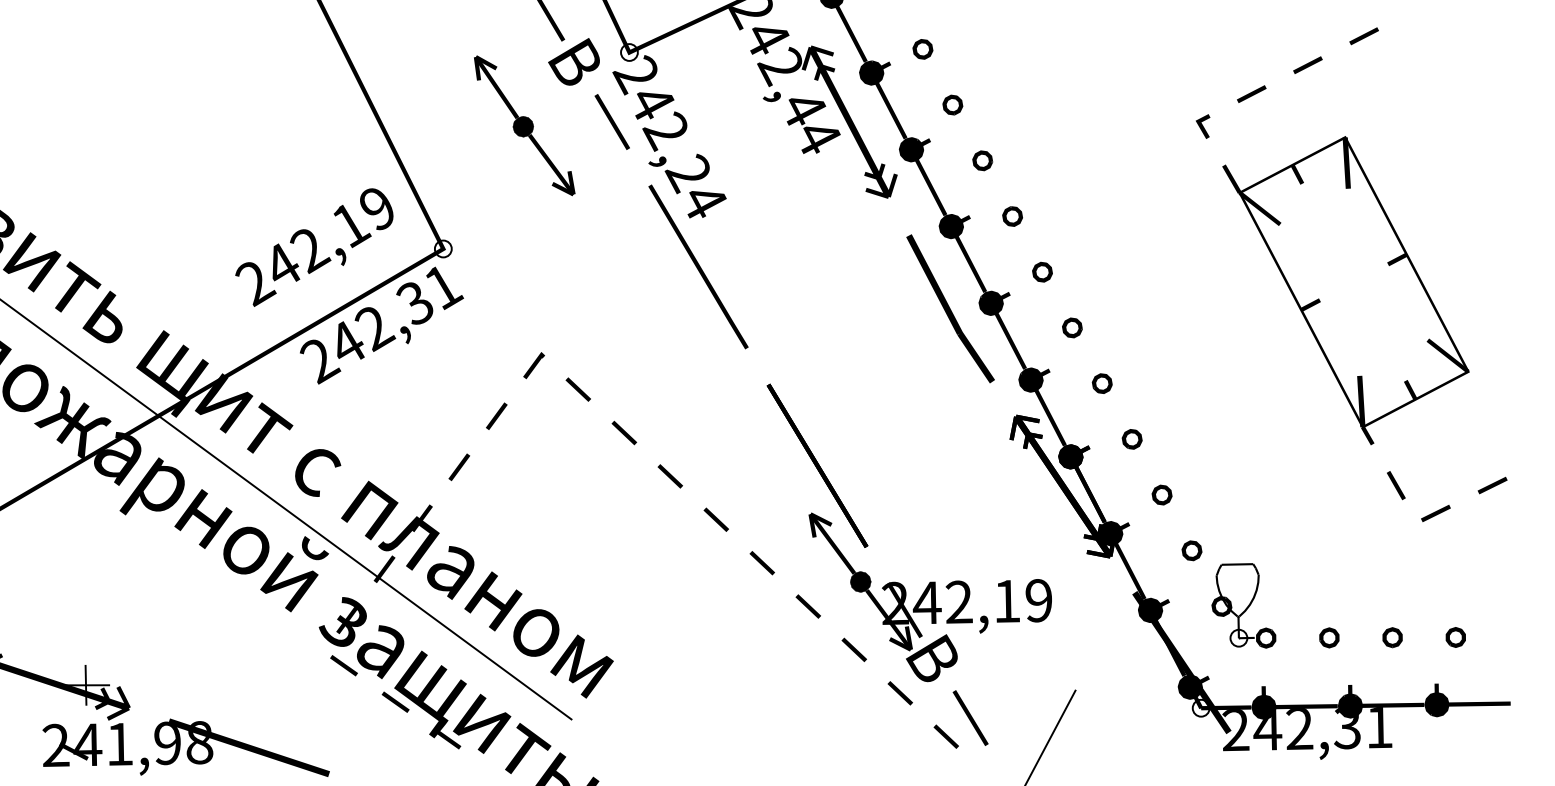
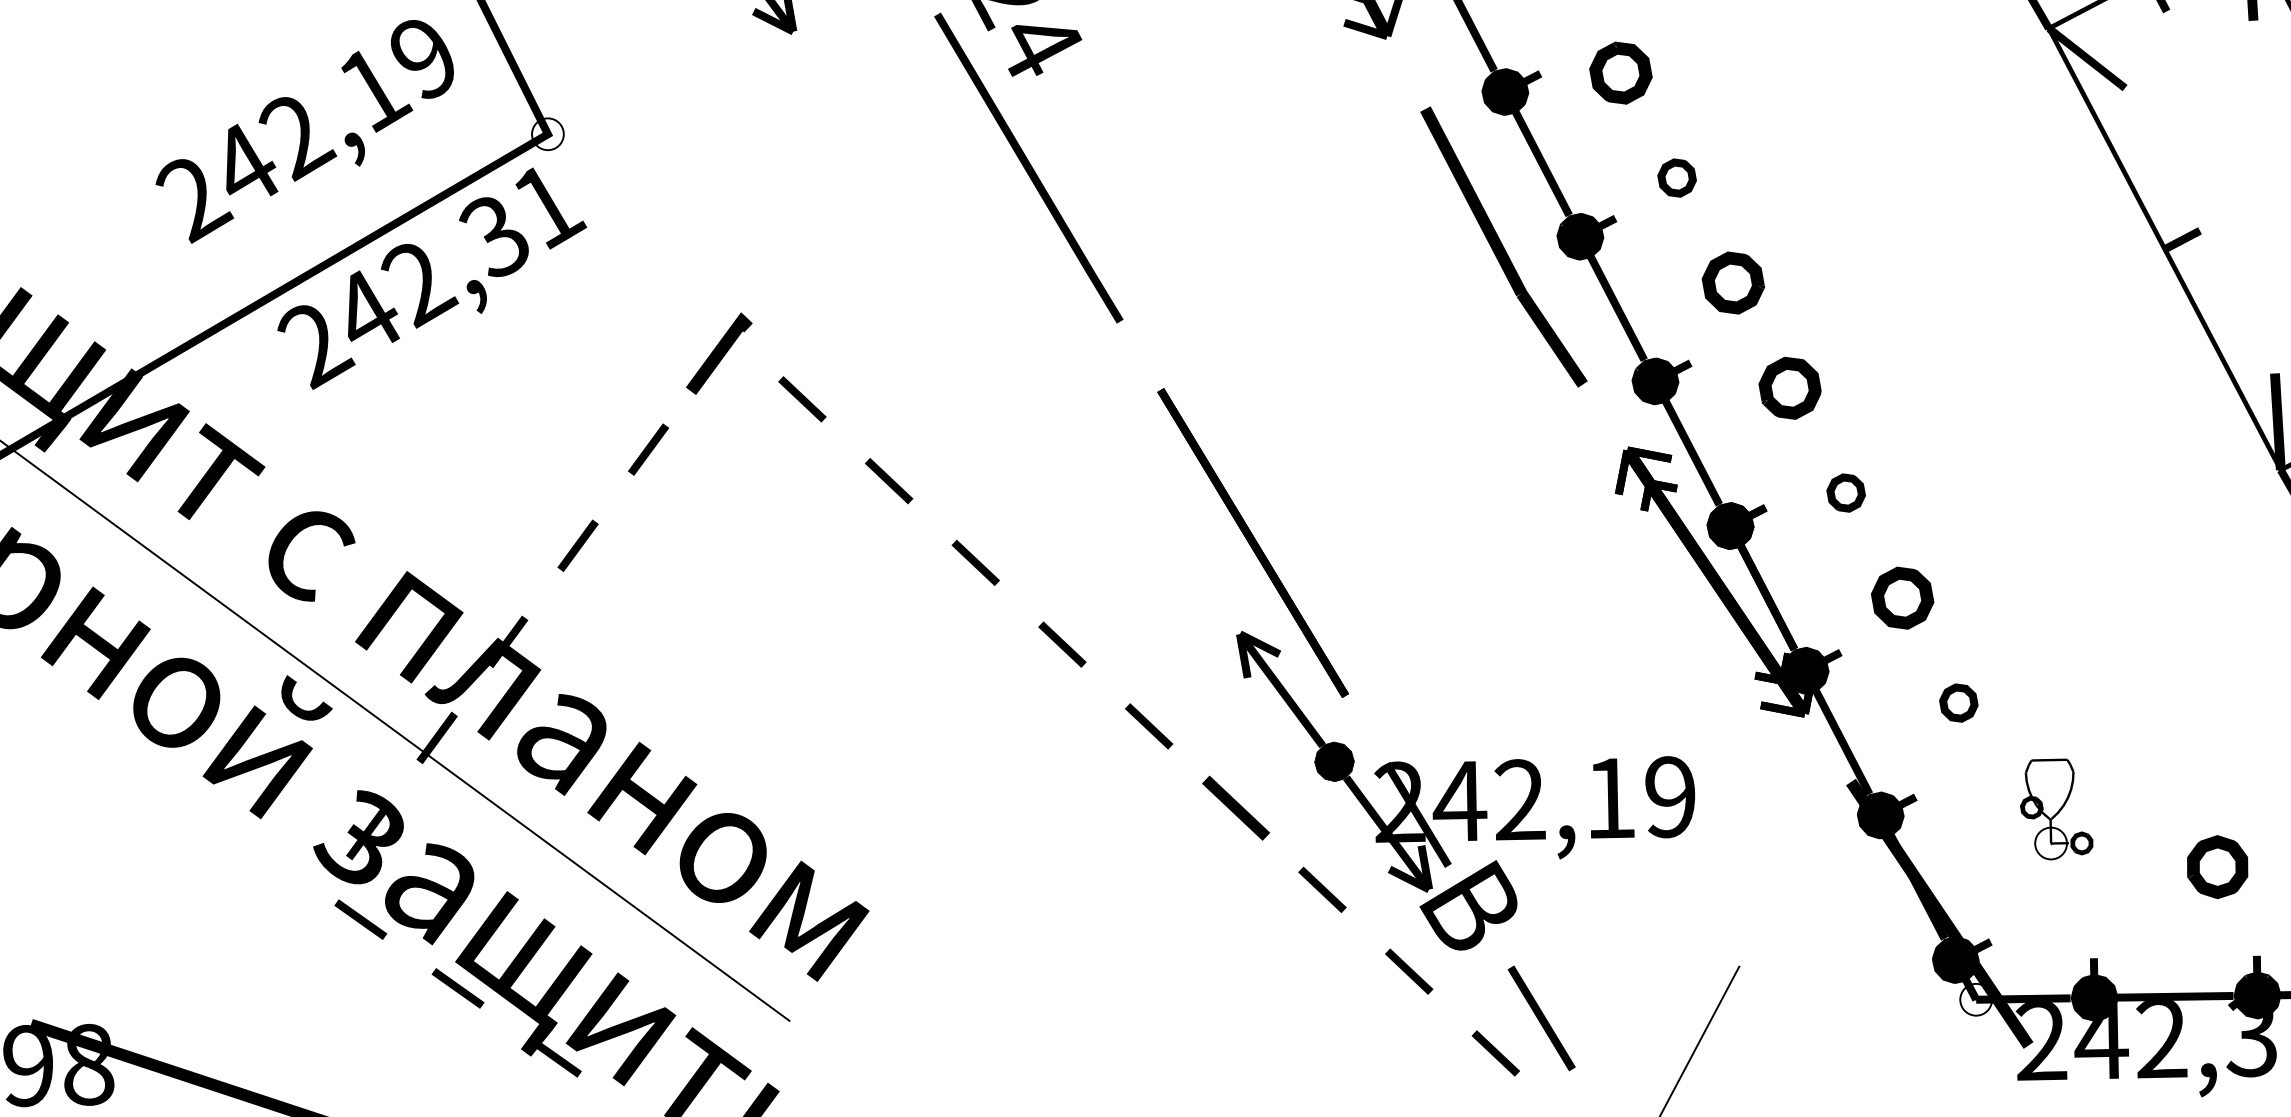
part: (1012, 216) -> (1620, 73), size x1.6
part: (1072, 327) -> (1733, 282), size x1.6
part: (533, 365) -> (717, 353), size x1.6
part: (1101, 383) -> (1788, 387), size x1.6
part: (1161, 494) -> (1901, 596), size x1.6
part: (1243, 605) -> (2055, 806), size x0.6
part: (807, 606) -> (1234, 808), size x1.4
part: (1329, 637) -> (2217, 866), size x1.6

